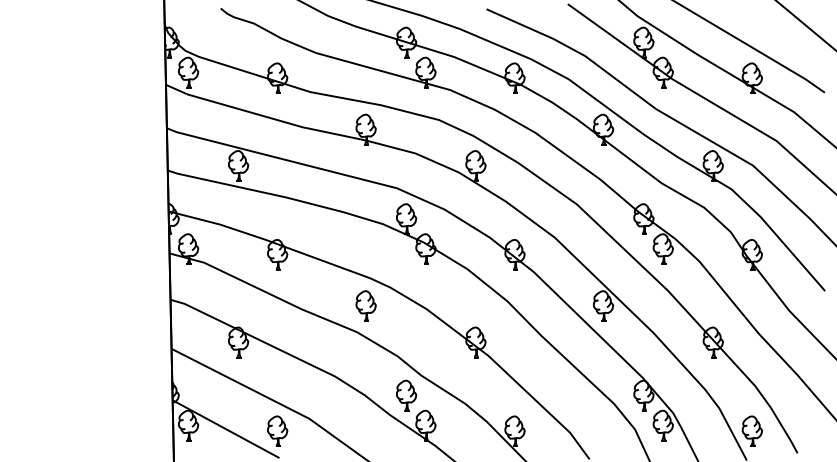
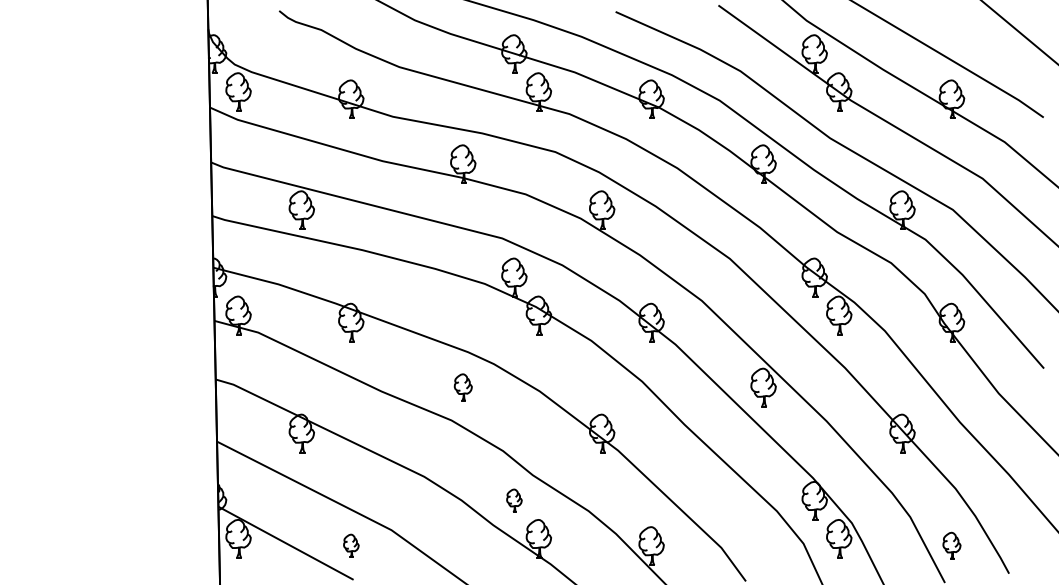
part: (366, 306) -> (463, 387), size x0.7
part: (406, 395) -> (514, 500), size x0.6
part: (277, 430) -> (351, 545), size x0.6
part: (752, 430) -> (951, 545), size x0.7

